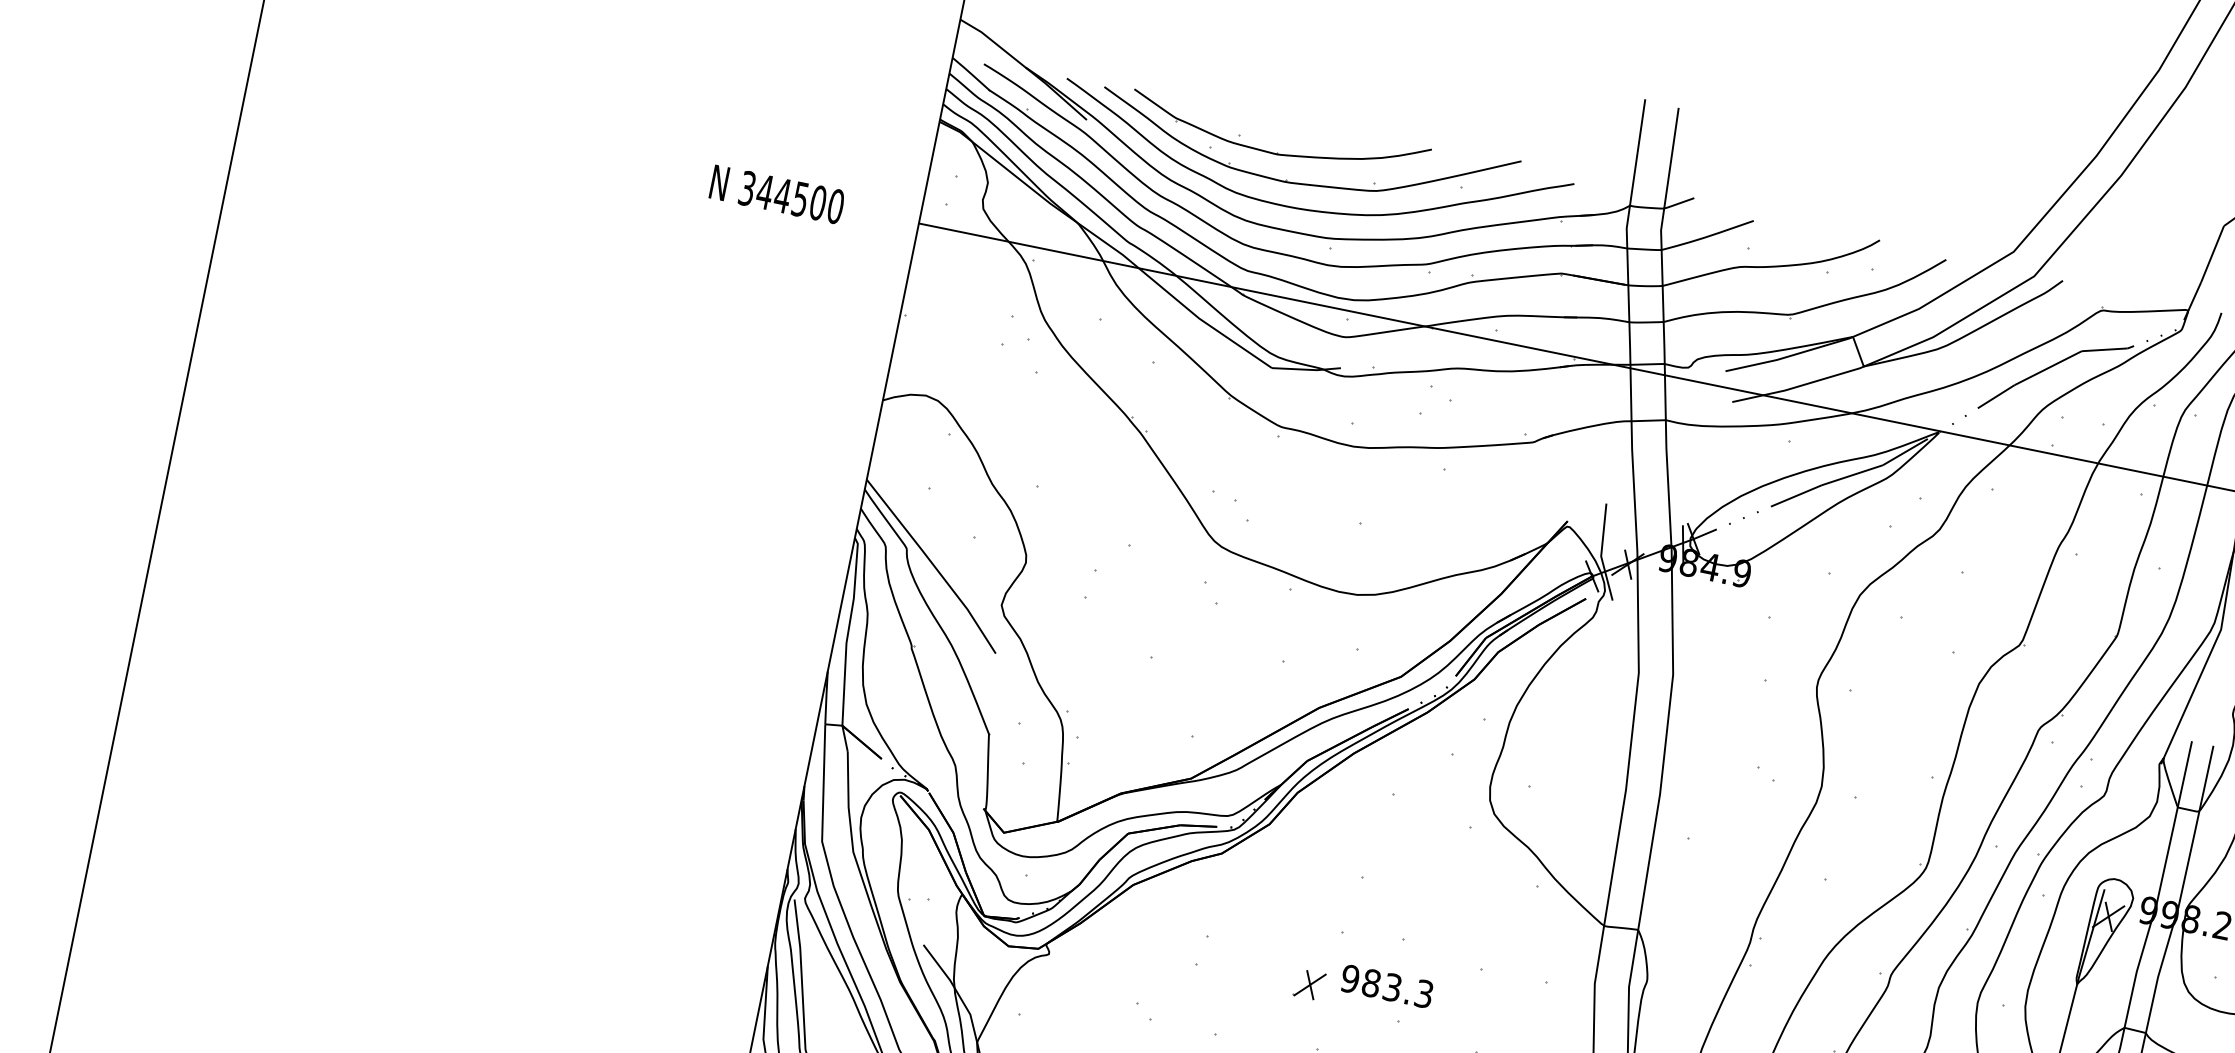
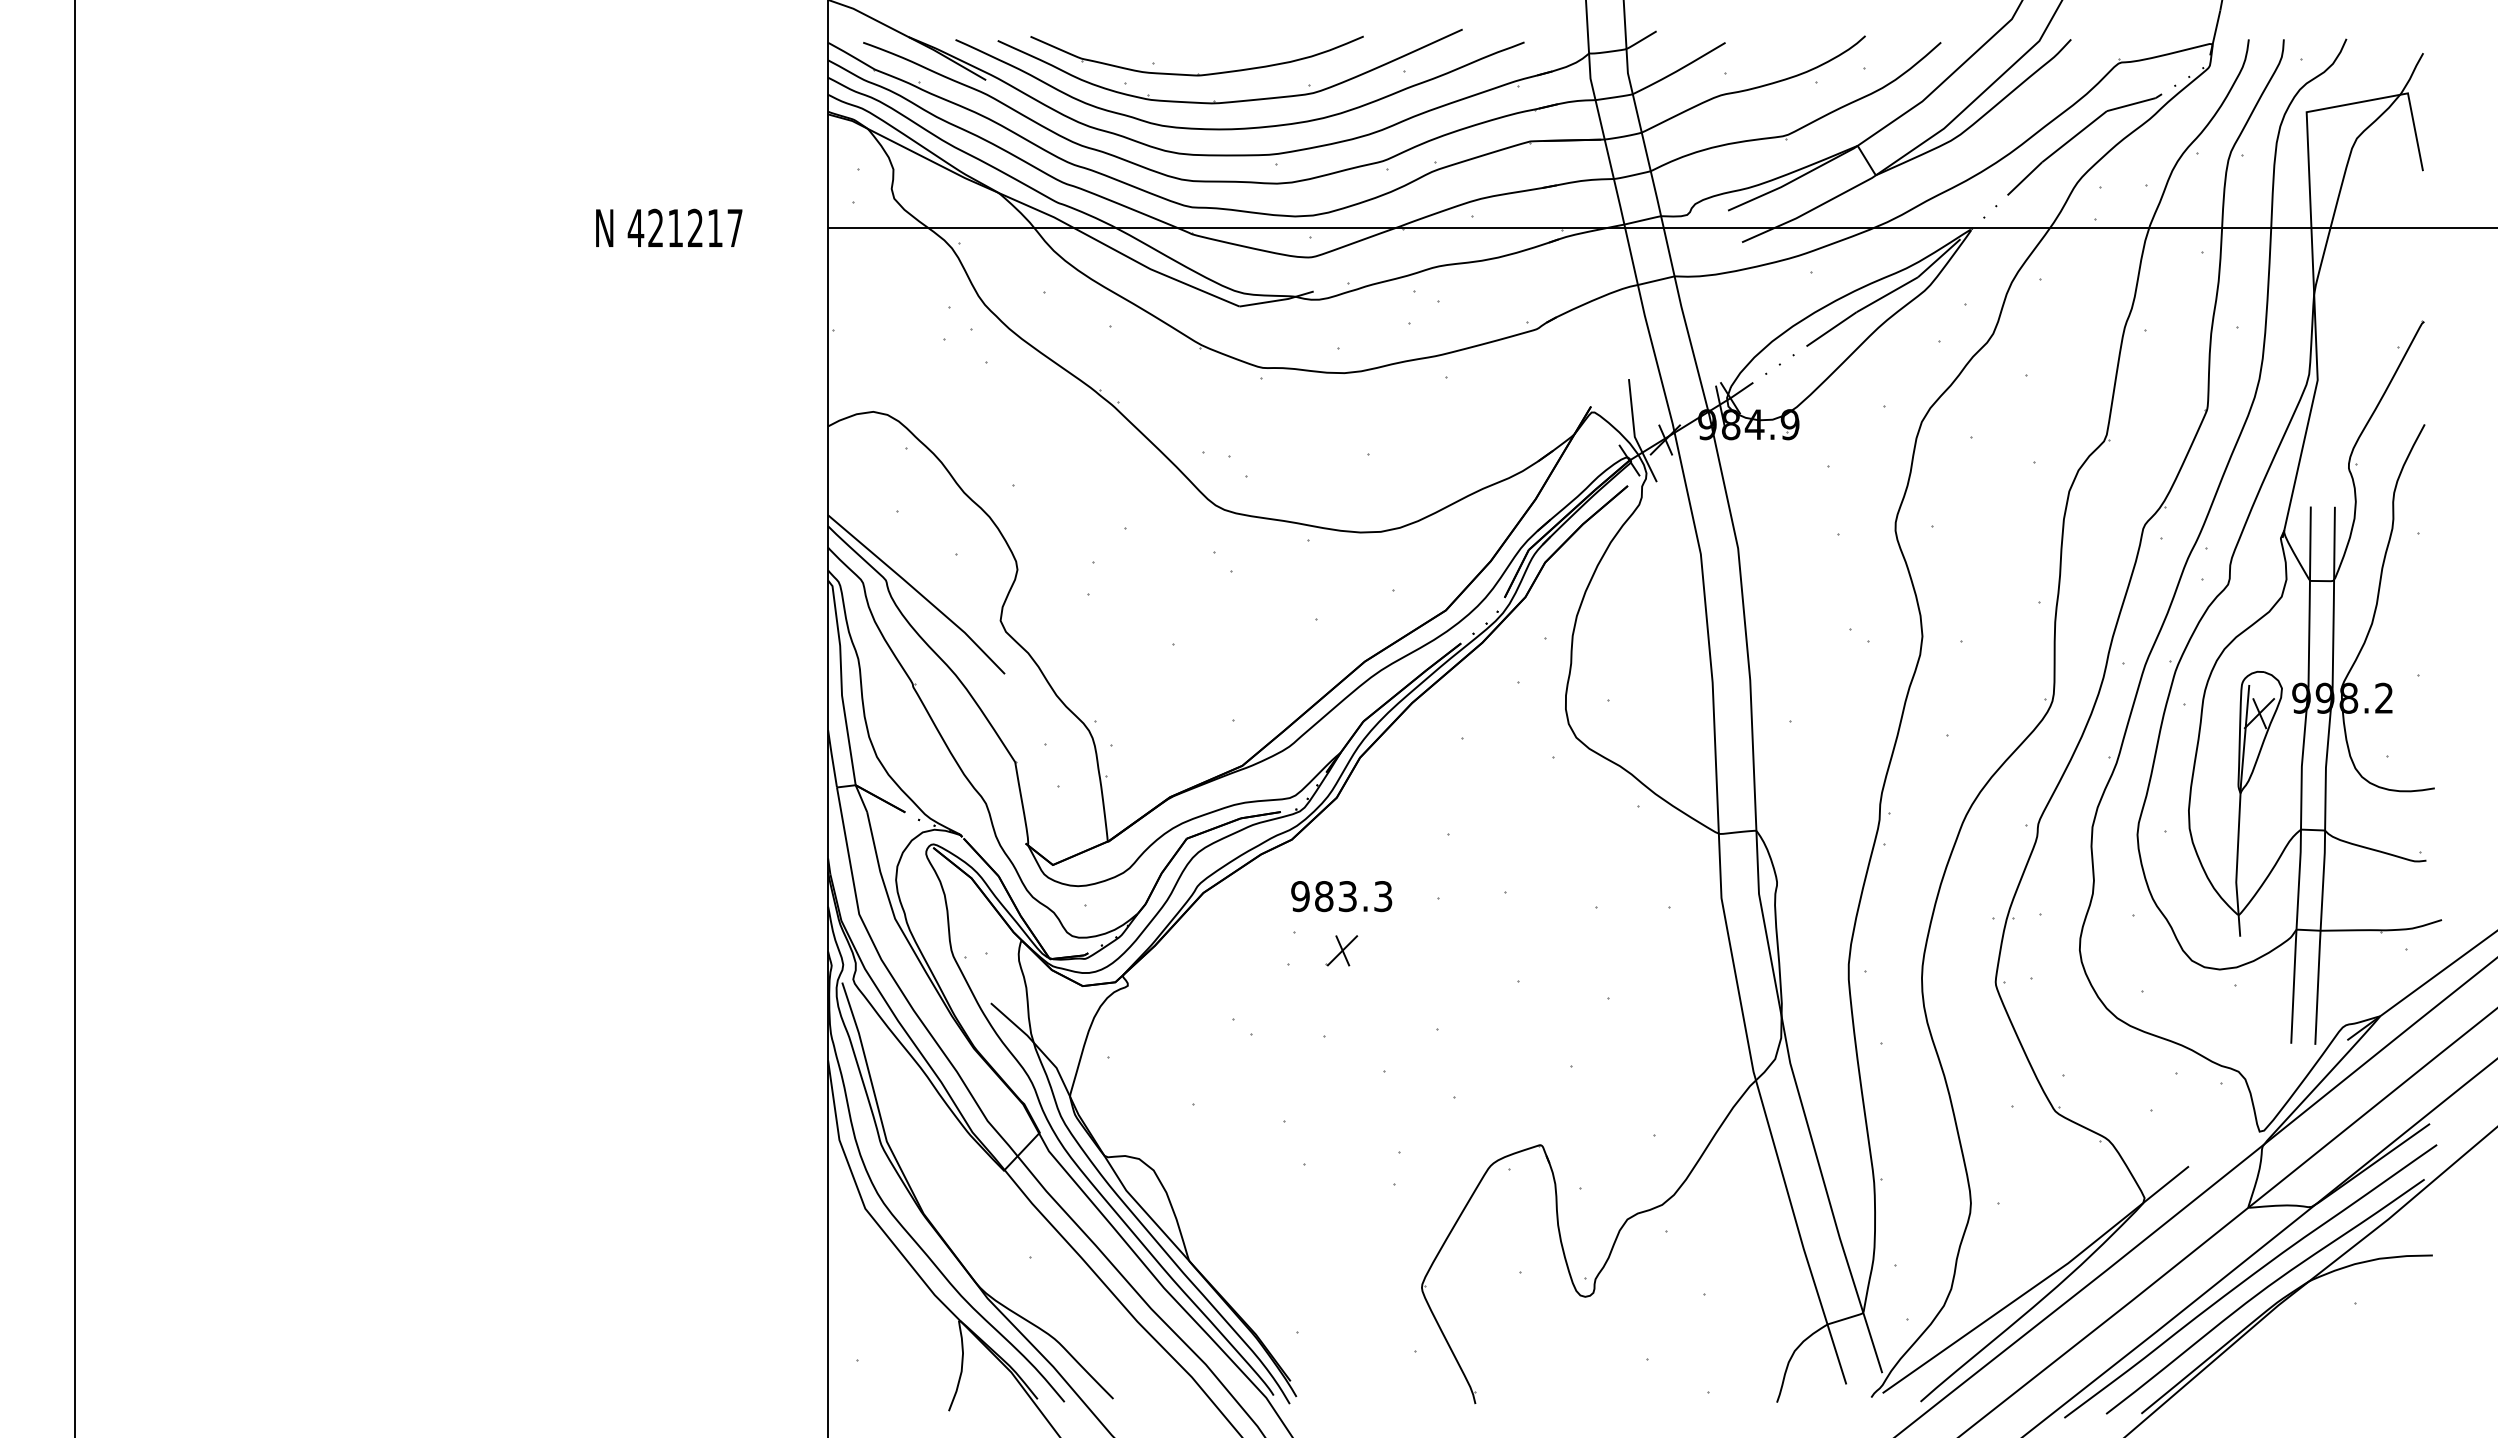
text: (790, 196) -> (684, 227), 344500 -> 421217
part: (1309, 984) -> (1341, 950), moved
text: (1386, 986) -> (1341, 896), moved

